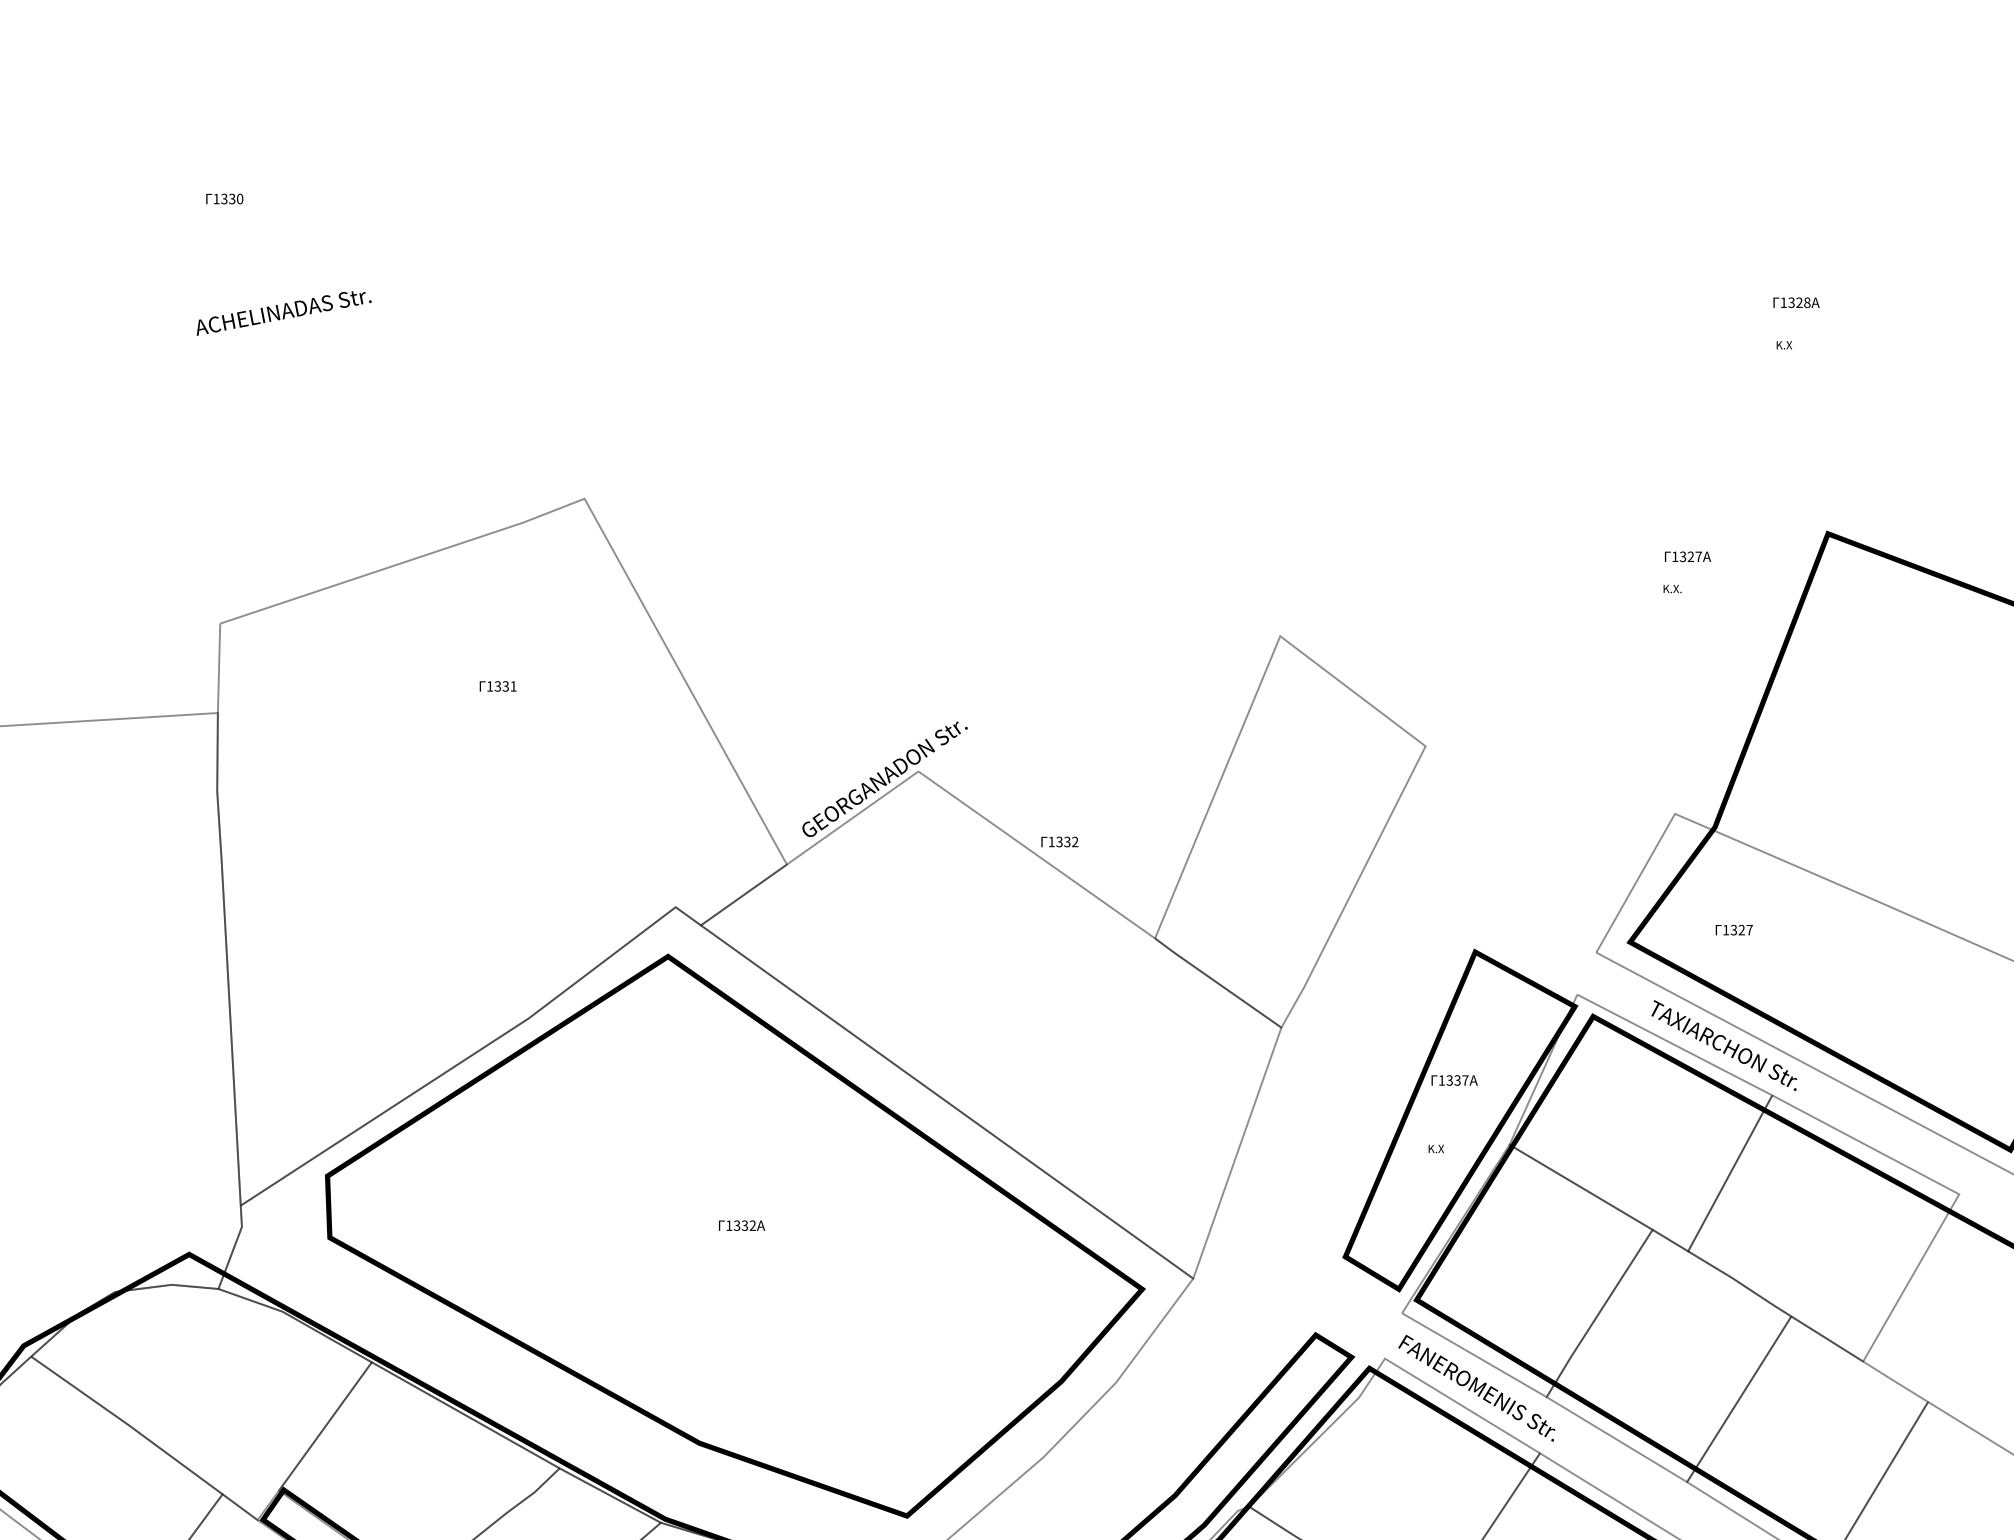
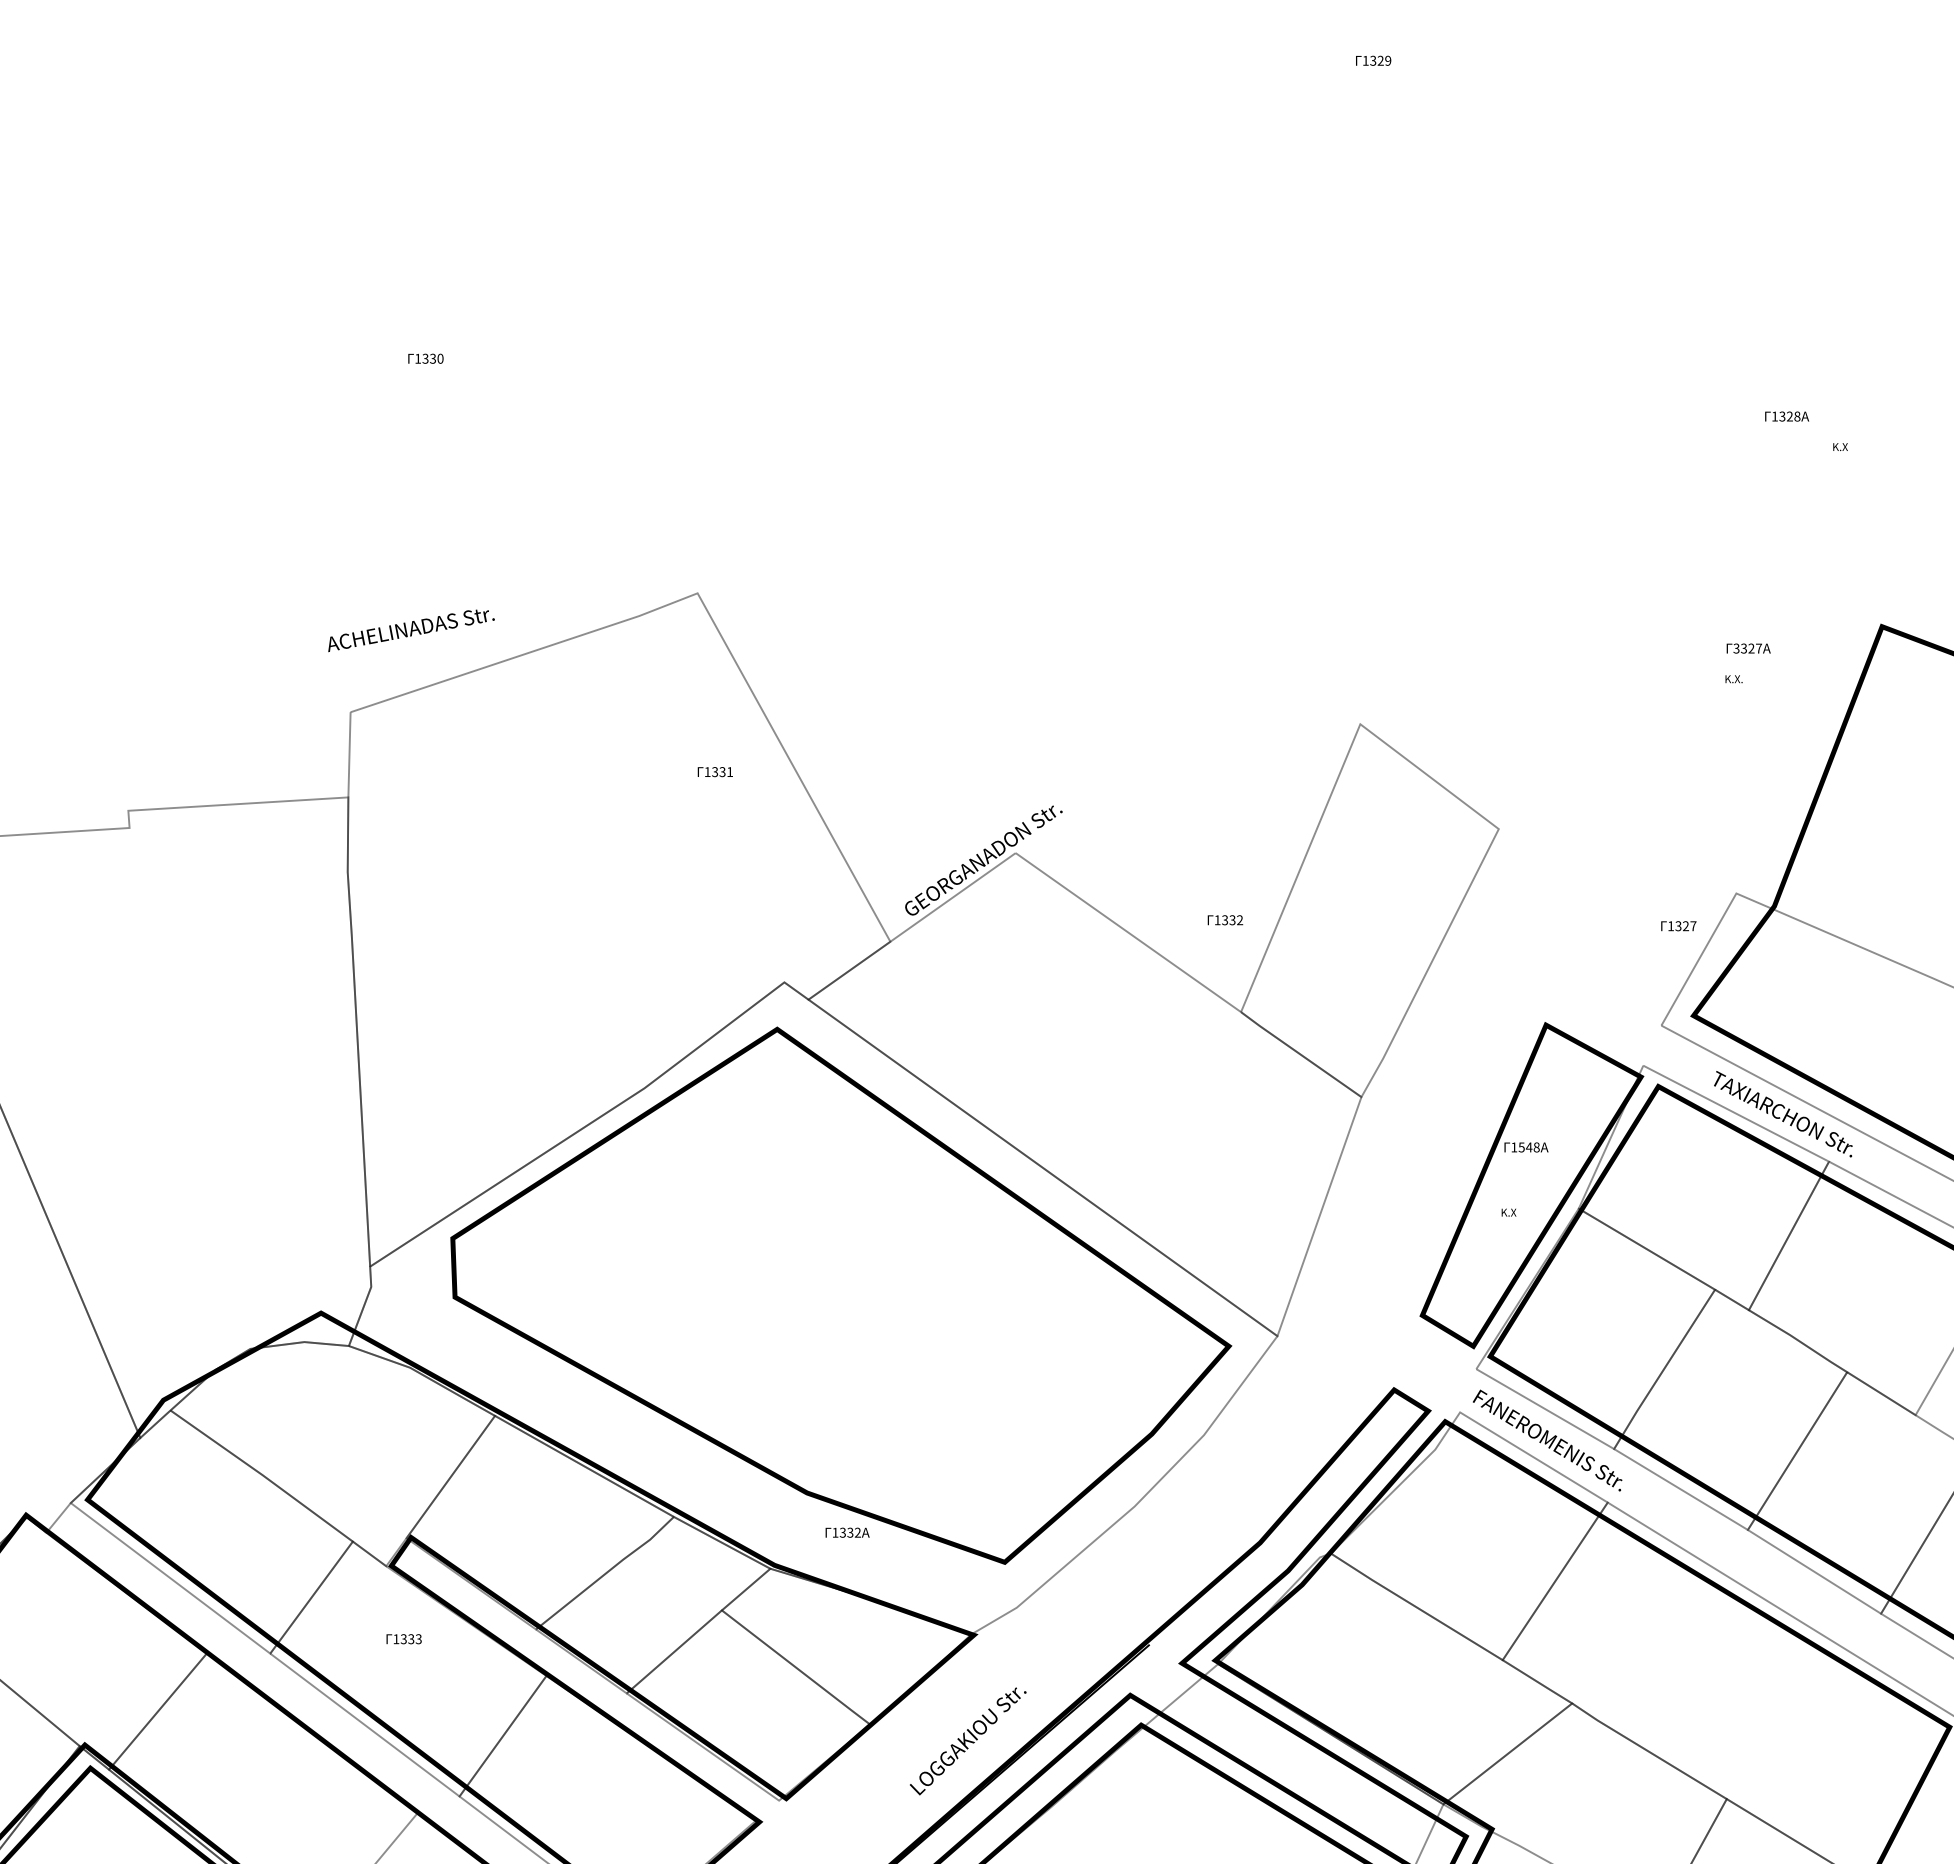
text: (224, 198) -> (425, 358), moved
text: (1796, 302) -> (1787, 416), moved
text: (284, 313) -> (411, 630), moved
text: (1675, 556) -> (1736, 648), 1327 -> 3327
text: (497, 686) -> (714, 772), moved
text: (1059, 842) -> (1225, 920), moved
text: (1733, 930) -> (1678, 926), moved
text: (1457, 1080) -> (1529, 1147), 1337 -> 1548
text: (741, 1225) -> (847, 1532), moved

